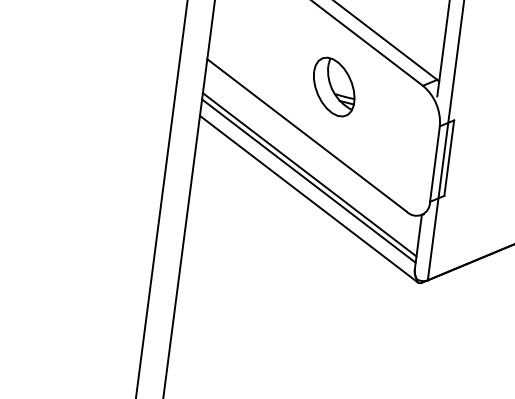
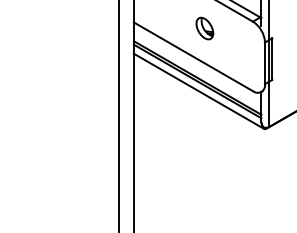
part: (333, 86) -> (204, 28), size x0.7

